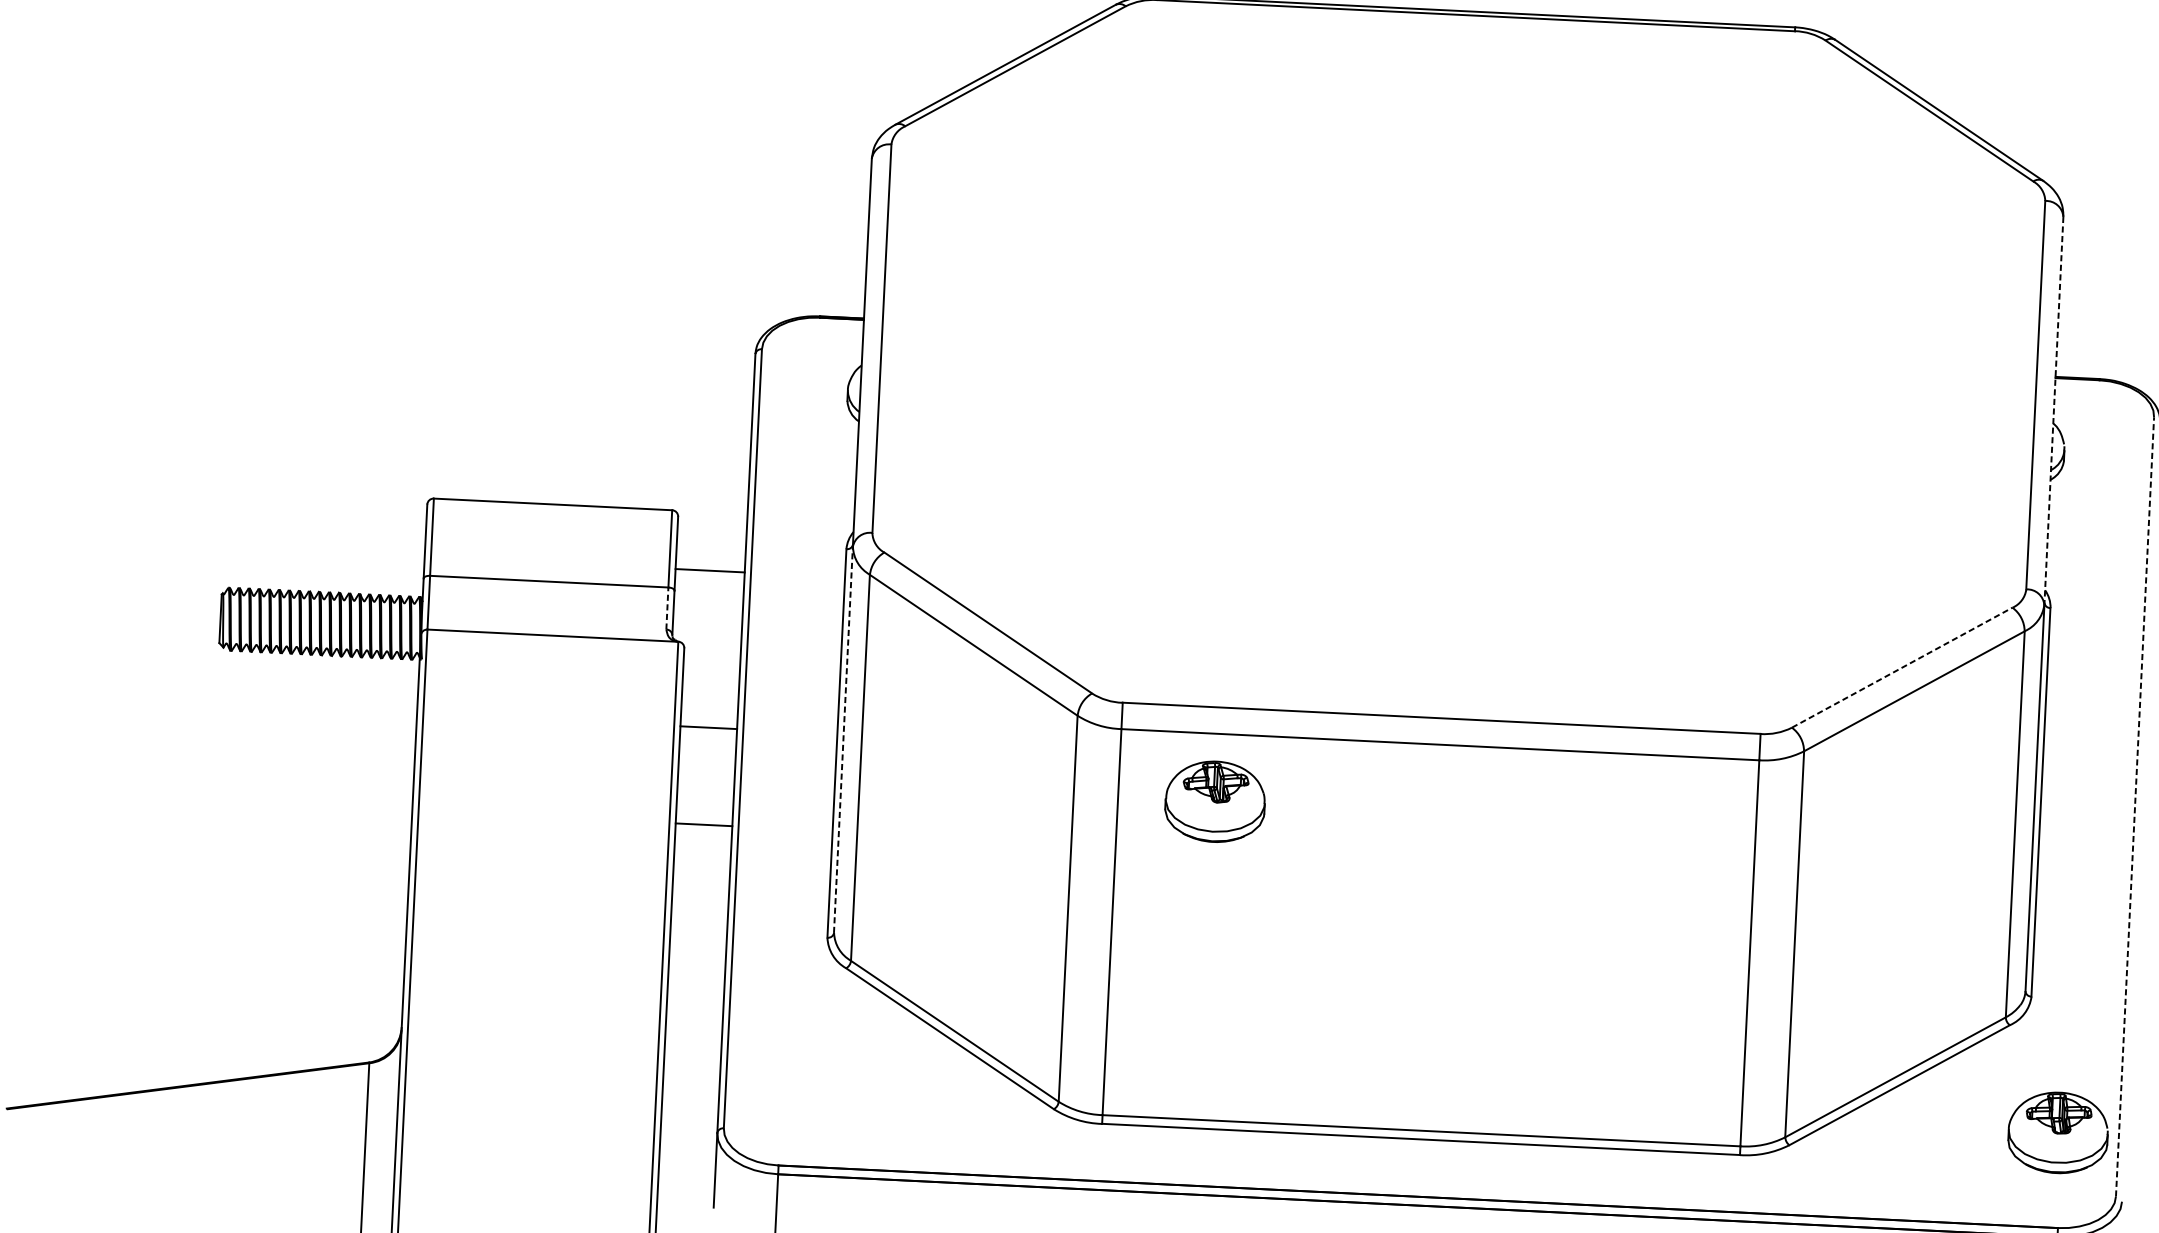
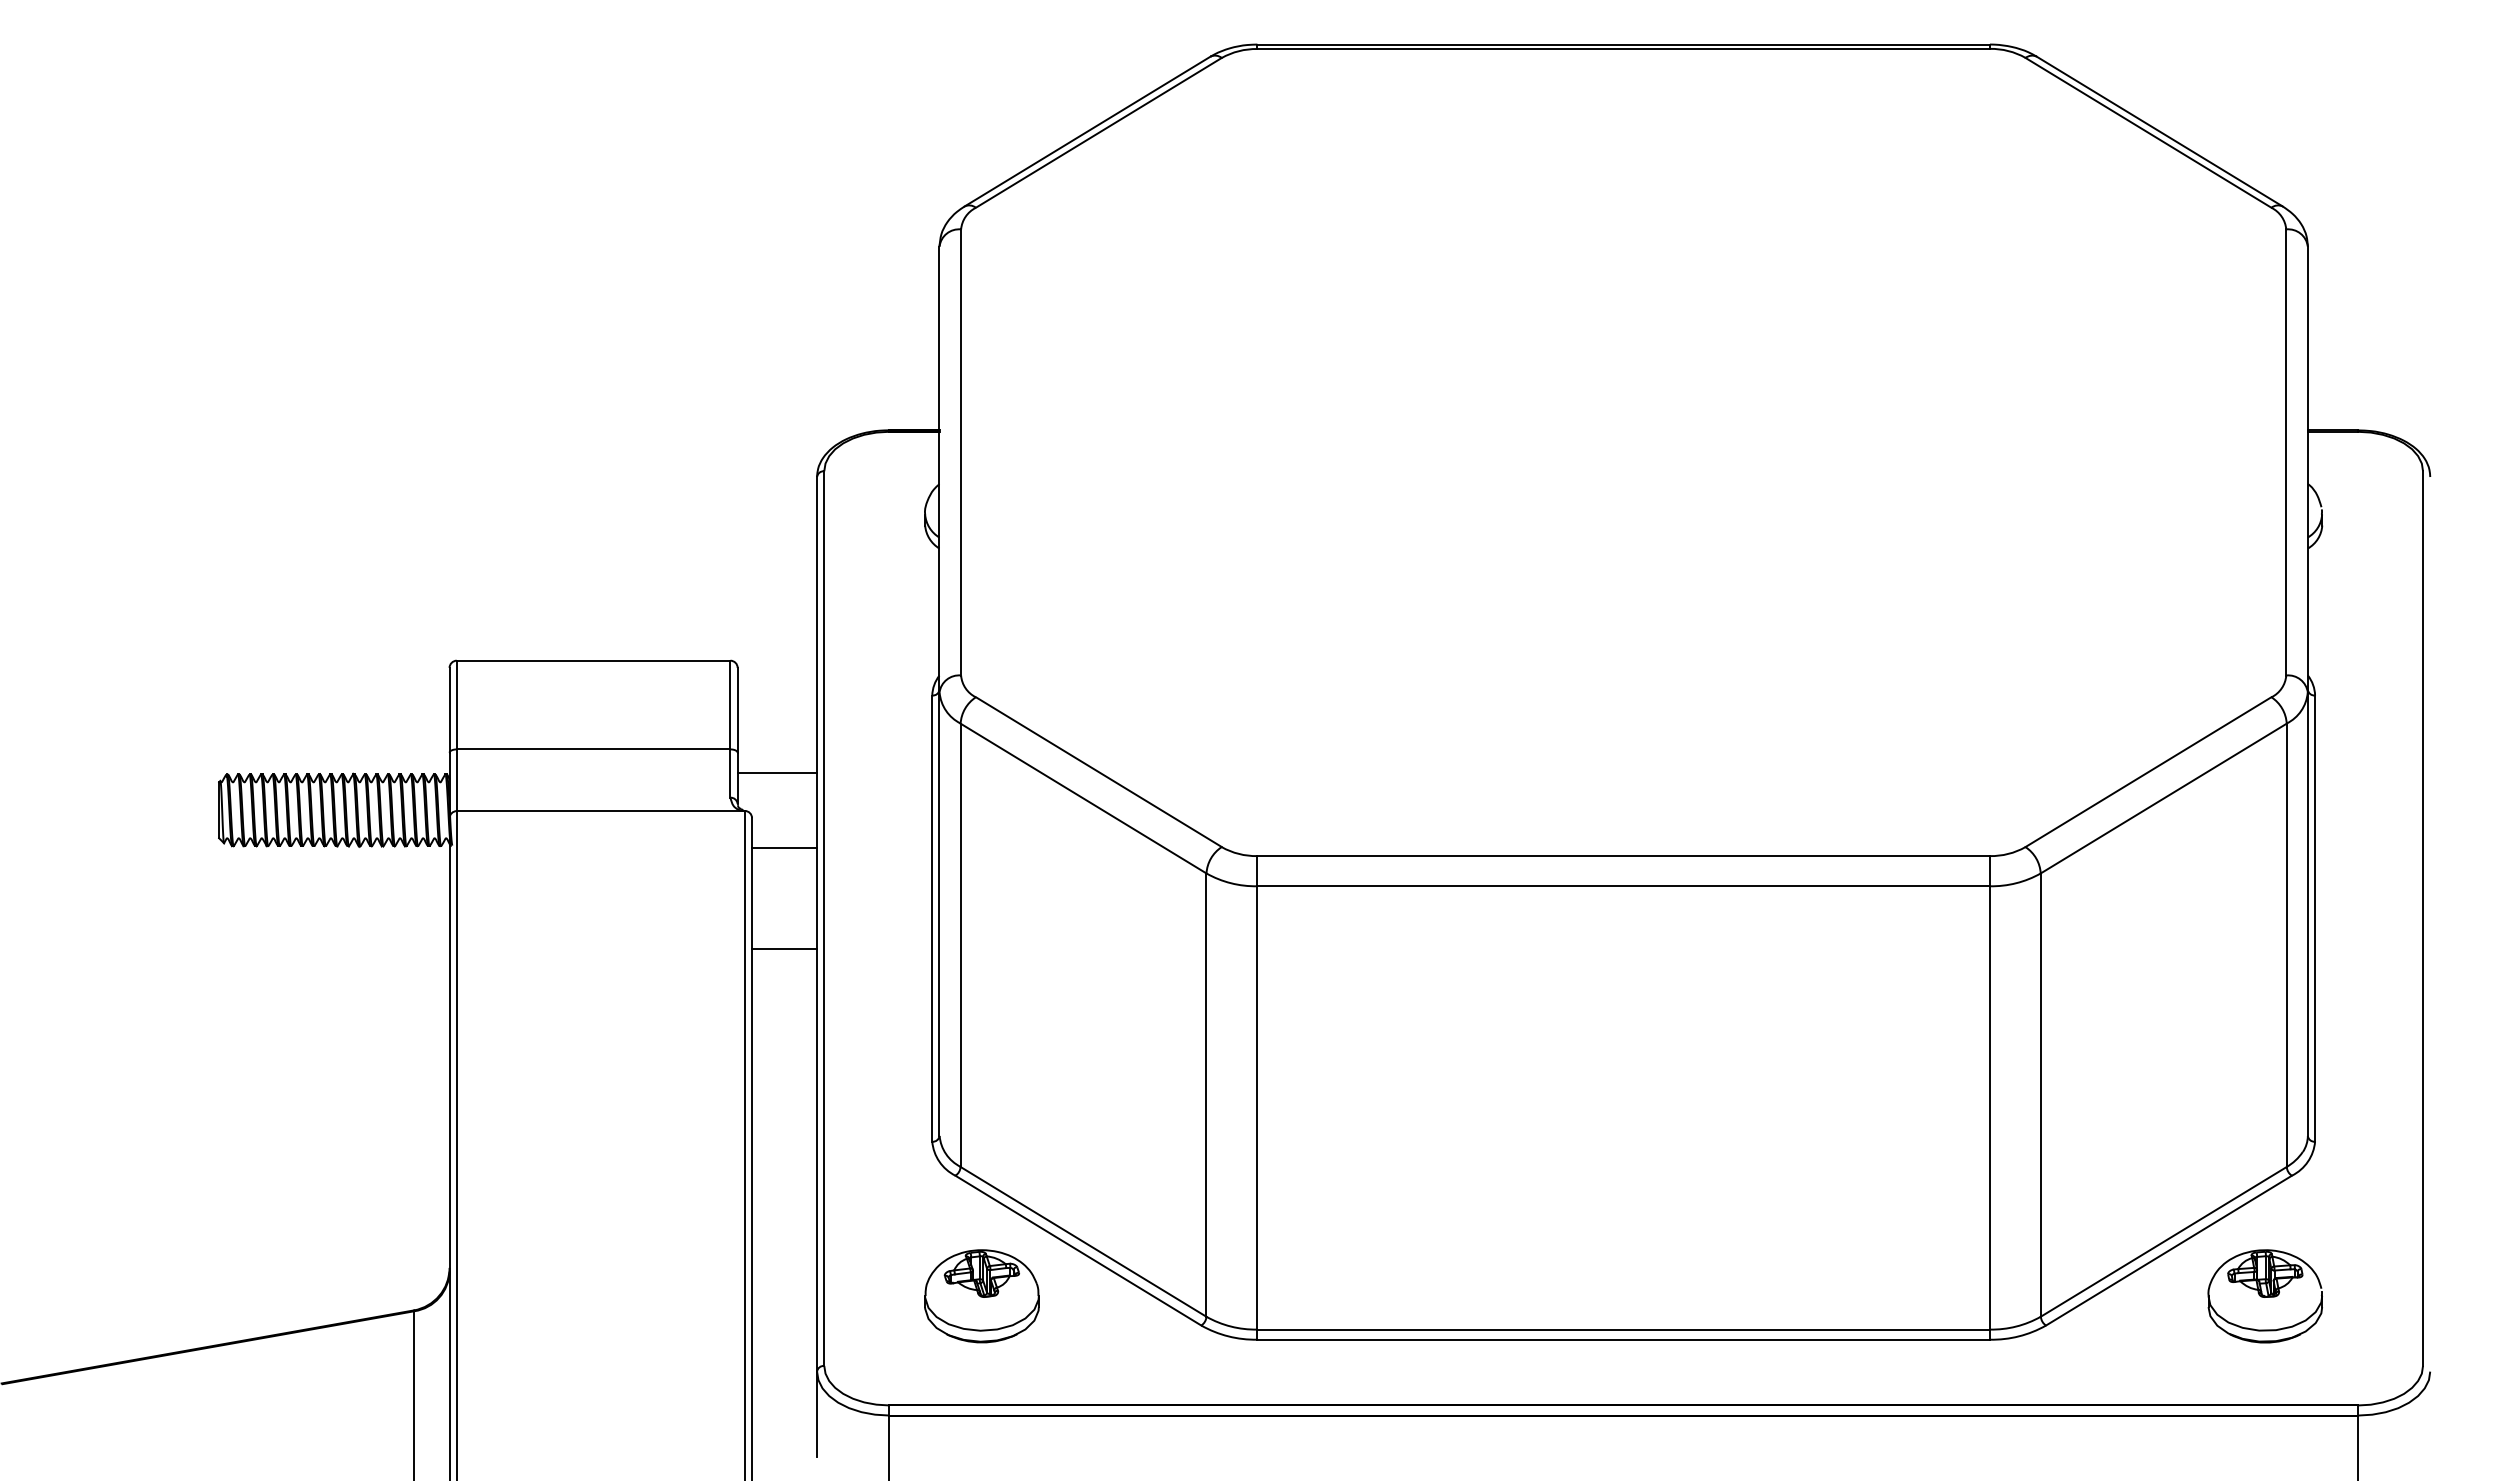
line: (2053, 411) -> (2307, 470), dashed -> solid
line: (710, 570) -> (777, 772), moved
line: (667, 608) -> (730, 773), dashed -> solid
line: (1902, 667) -> (2148, 772), dashed -> solid
line: (708, 727) -> (784, 847), moved
line: (843, 740) -> (939, 914), dashed -> solid
part: (1214, 801) -> (981, 1296), moved
line: (2135, 806) -> (2423, 918), dashed -> solid
line: (703, 824) -> (784, 949), moved
part: (2057, 1132) -> (2264, 1296), moved

